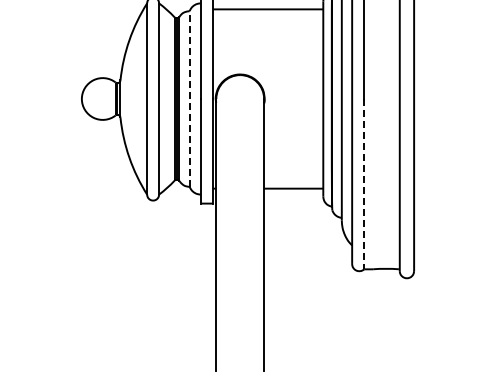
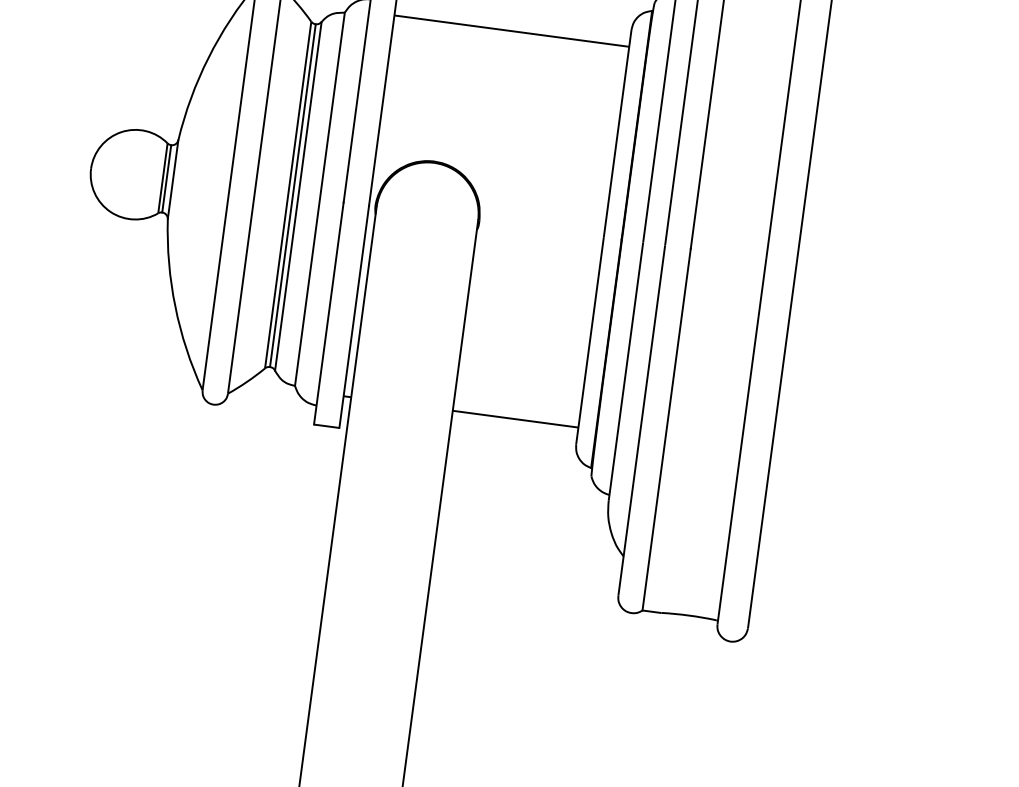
line: (189, 99) -> (319, 200), dashed -> solid
line: (364, 184) -> (667, 430), dashed -> solid

